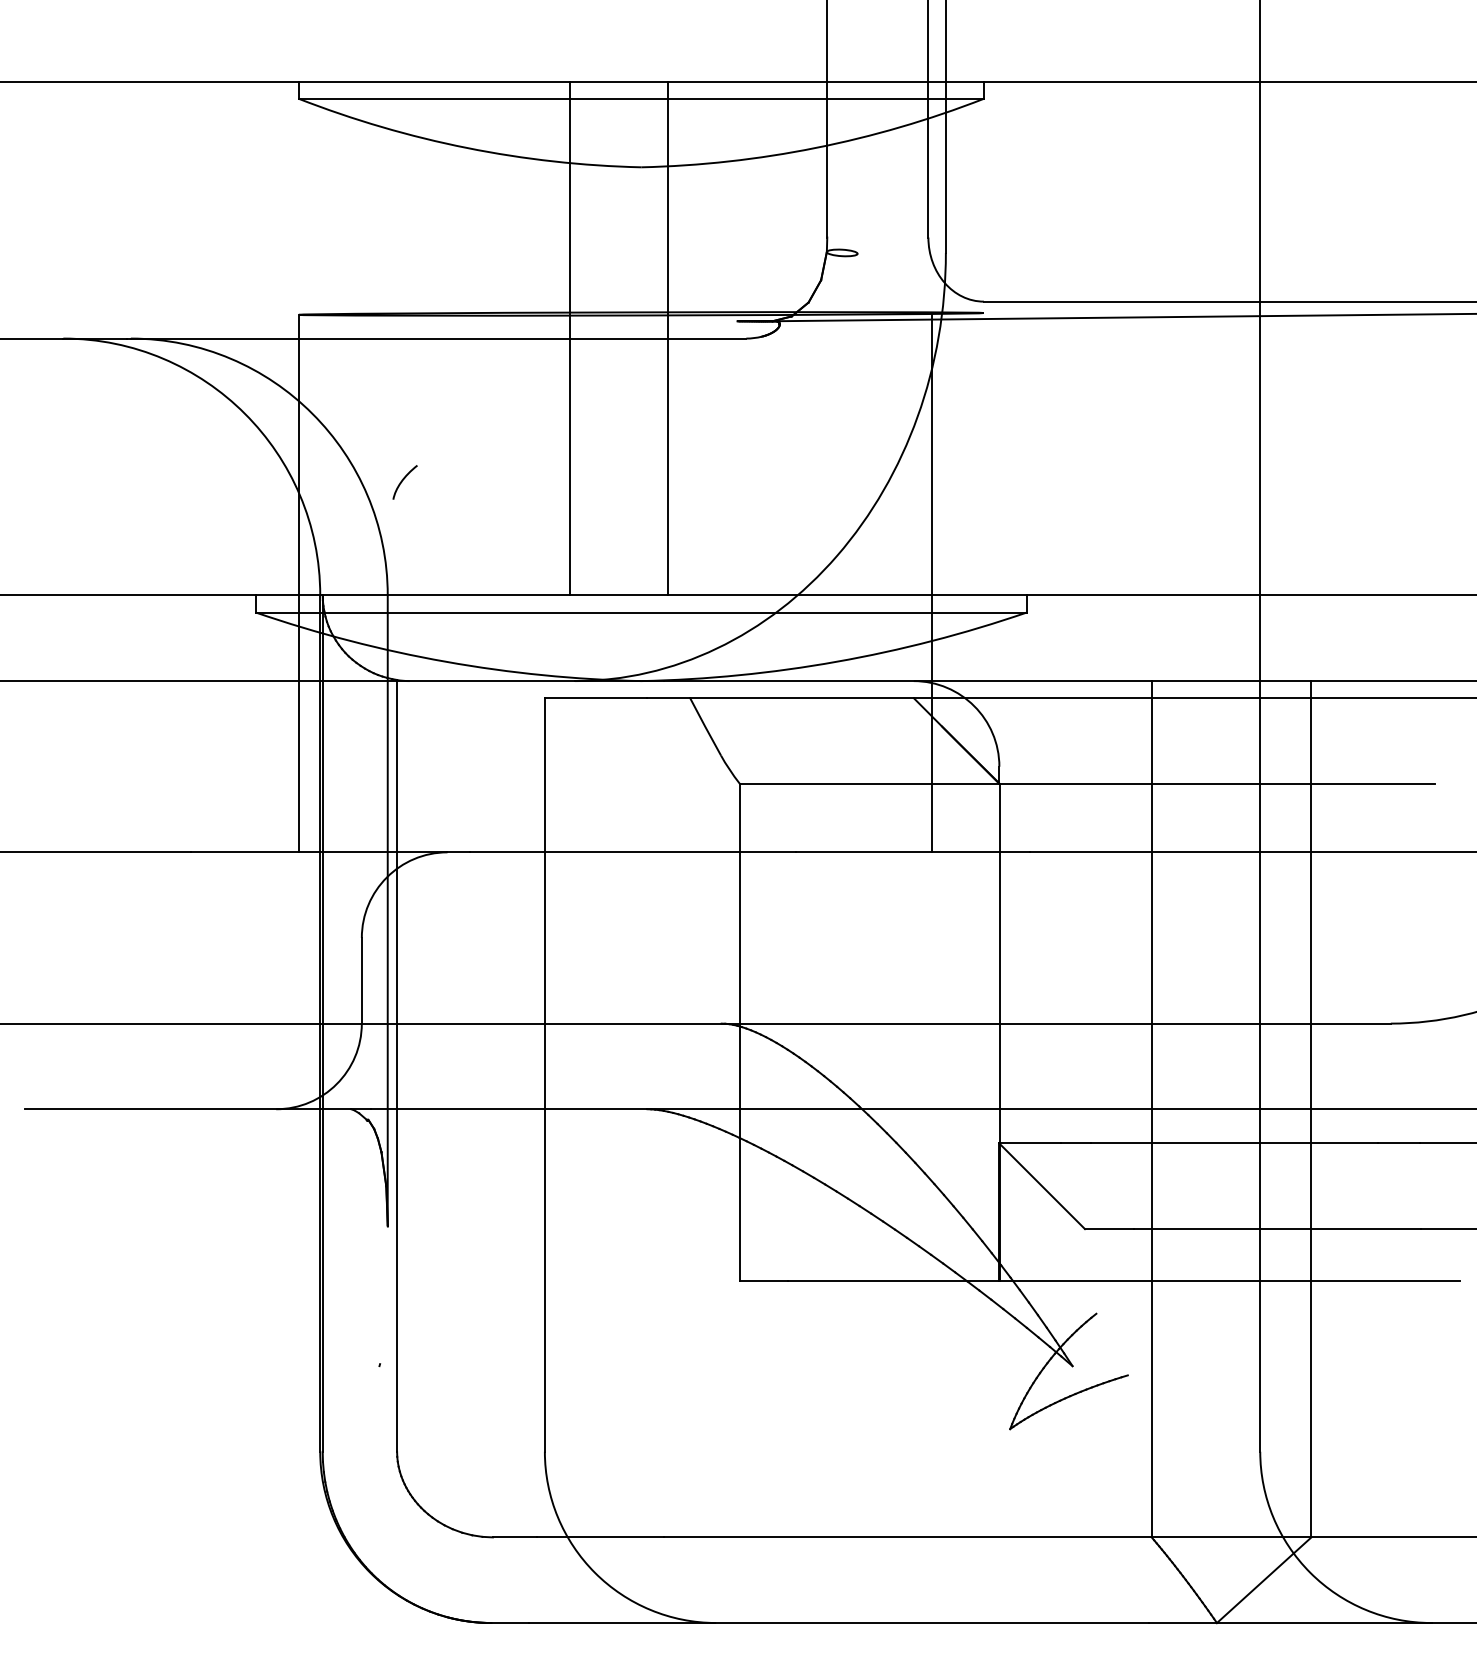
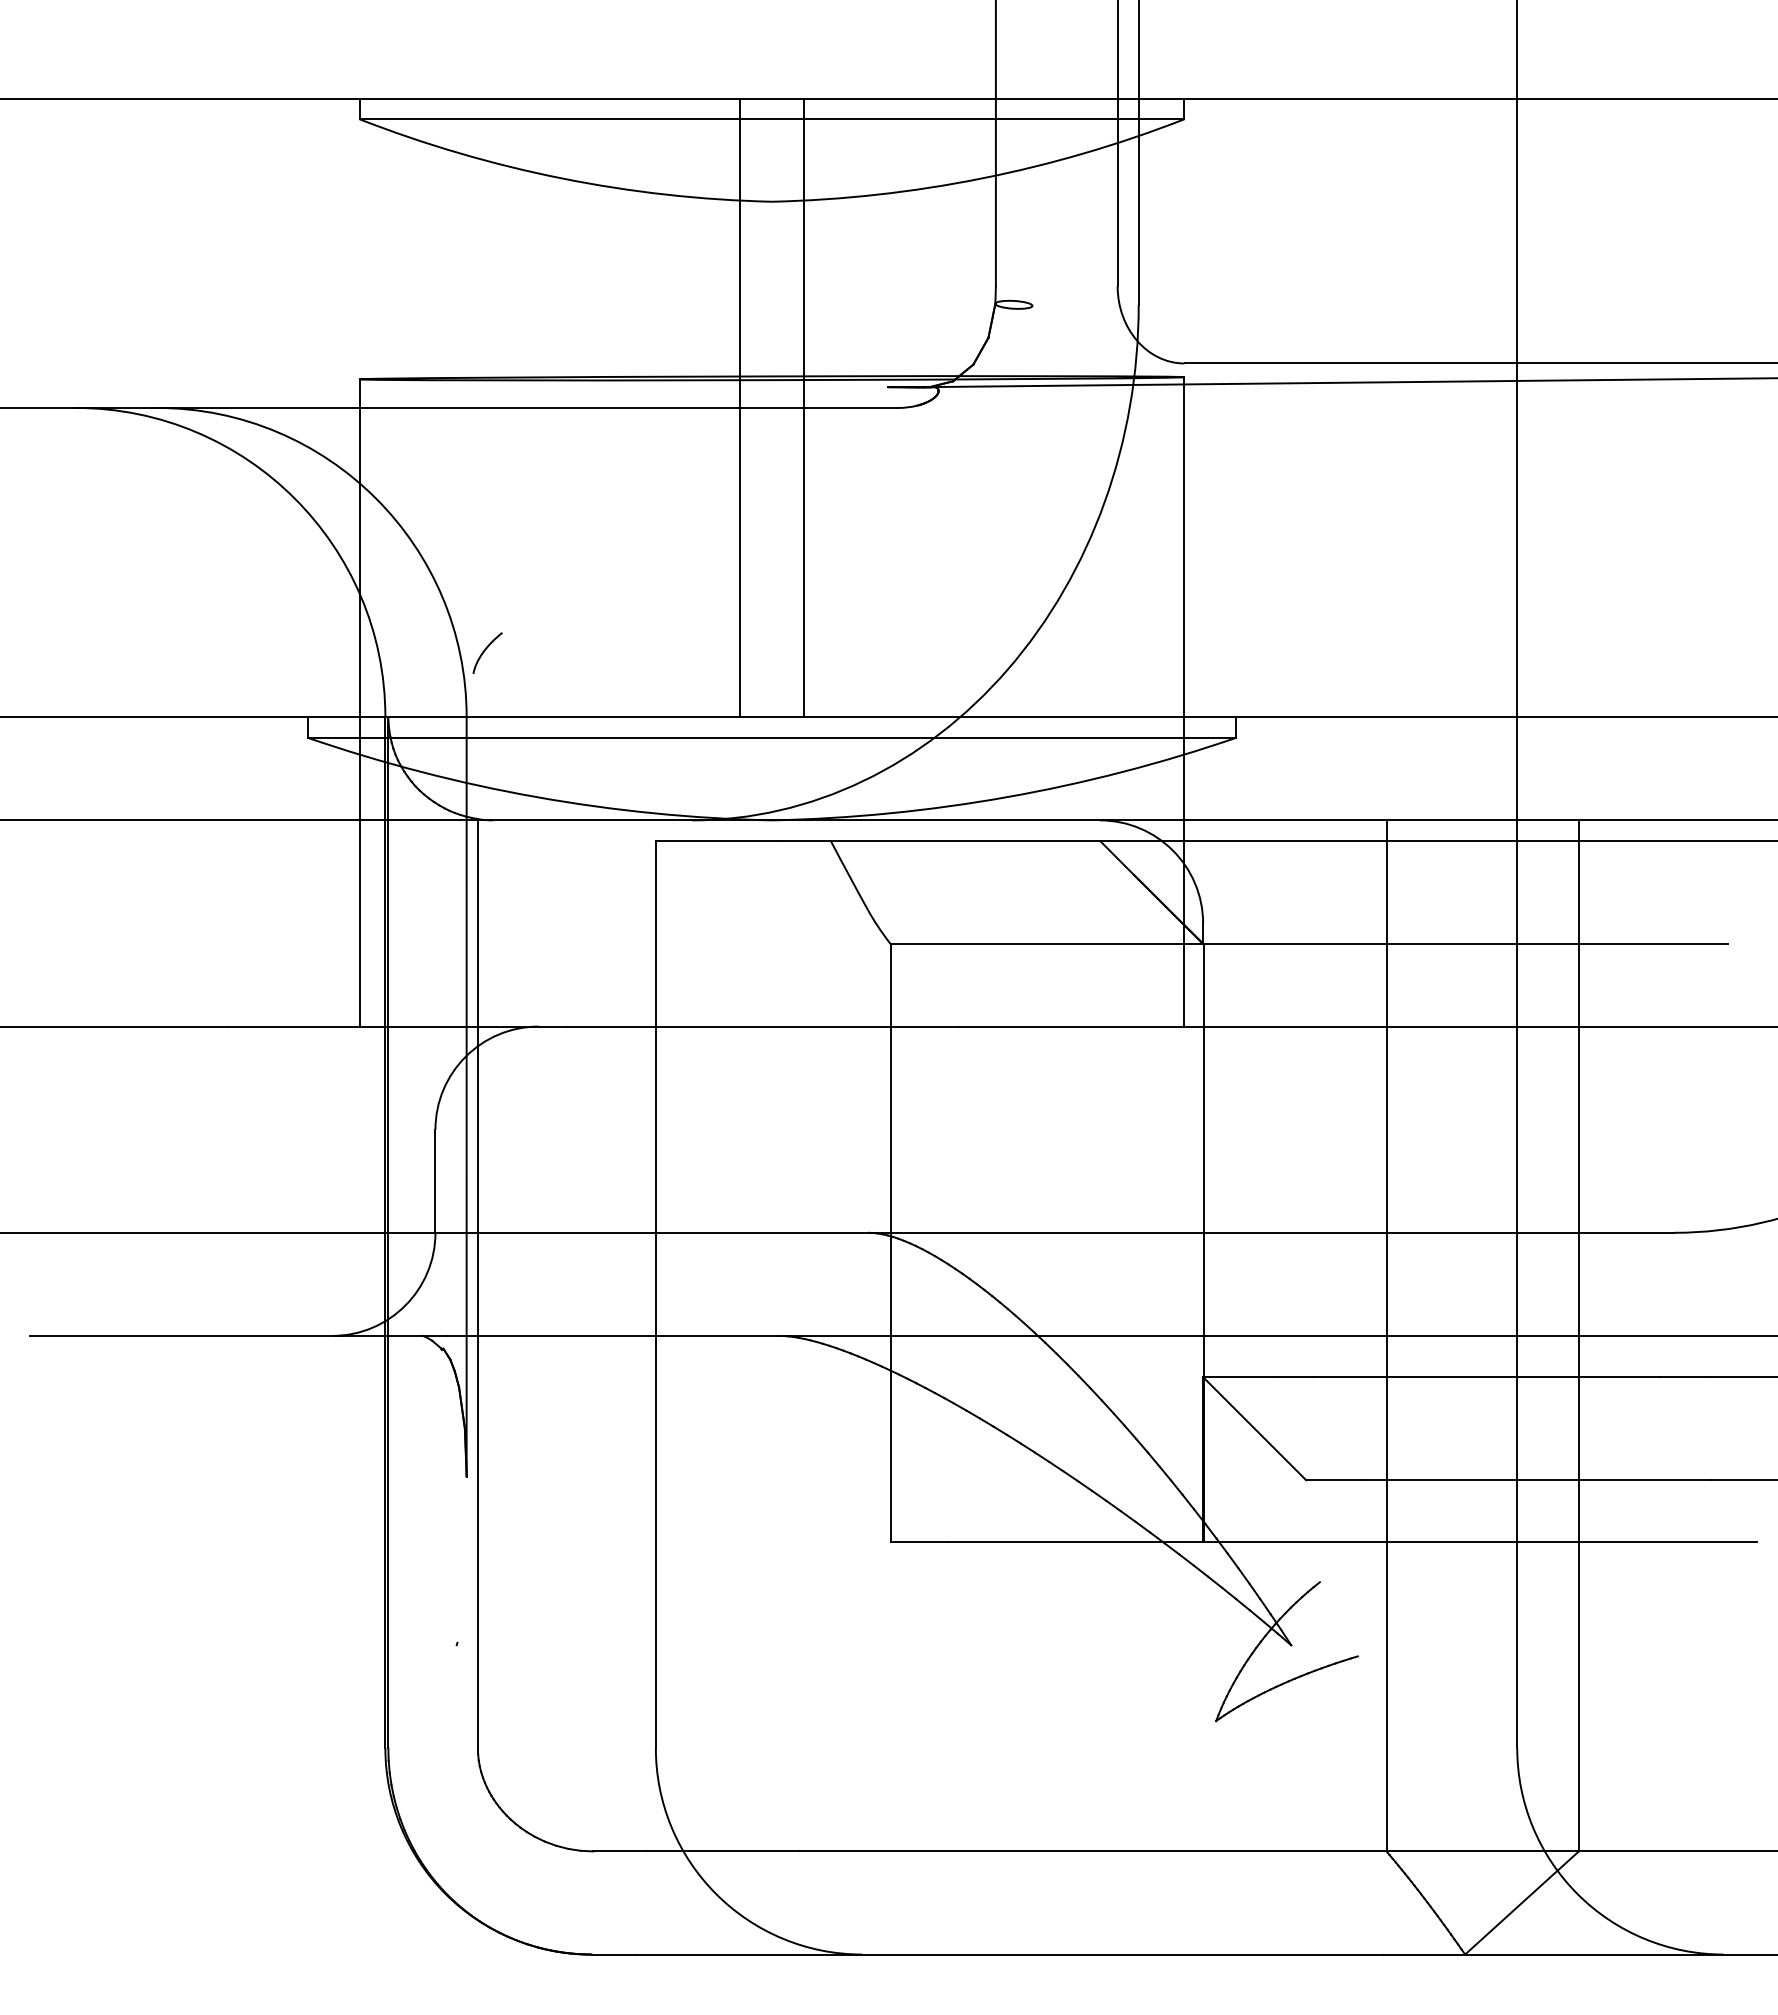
line: (570, 338) -> (740, 407), moved
curve: (403, 481) -> (485, 651), moved
line: (931, 582) -> (1184, 701), moved

